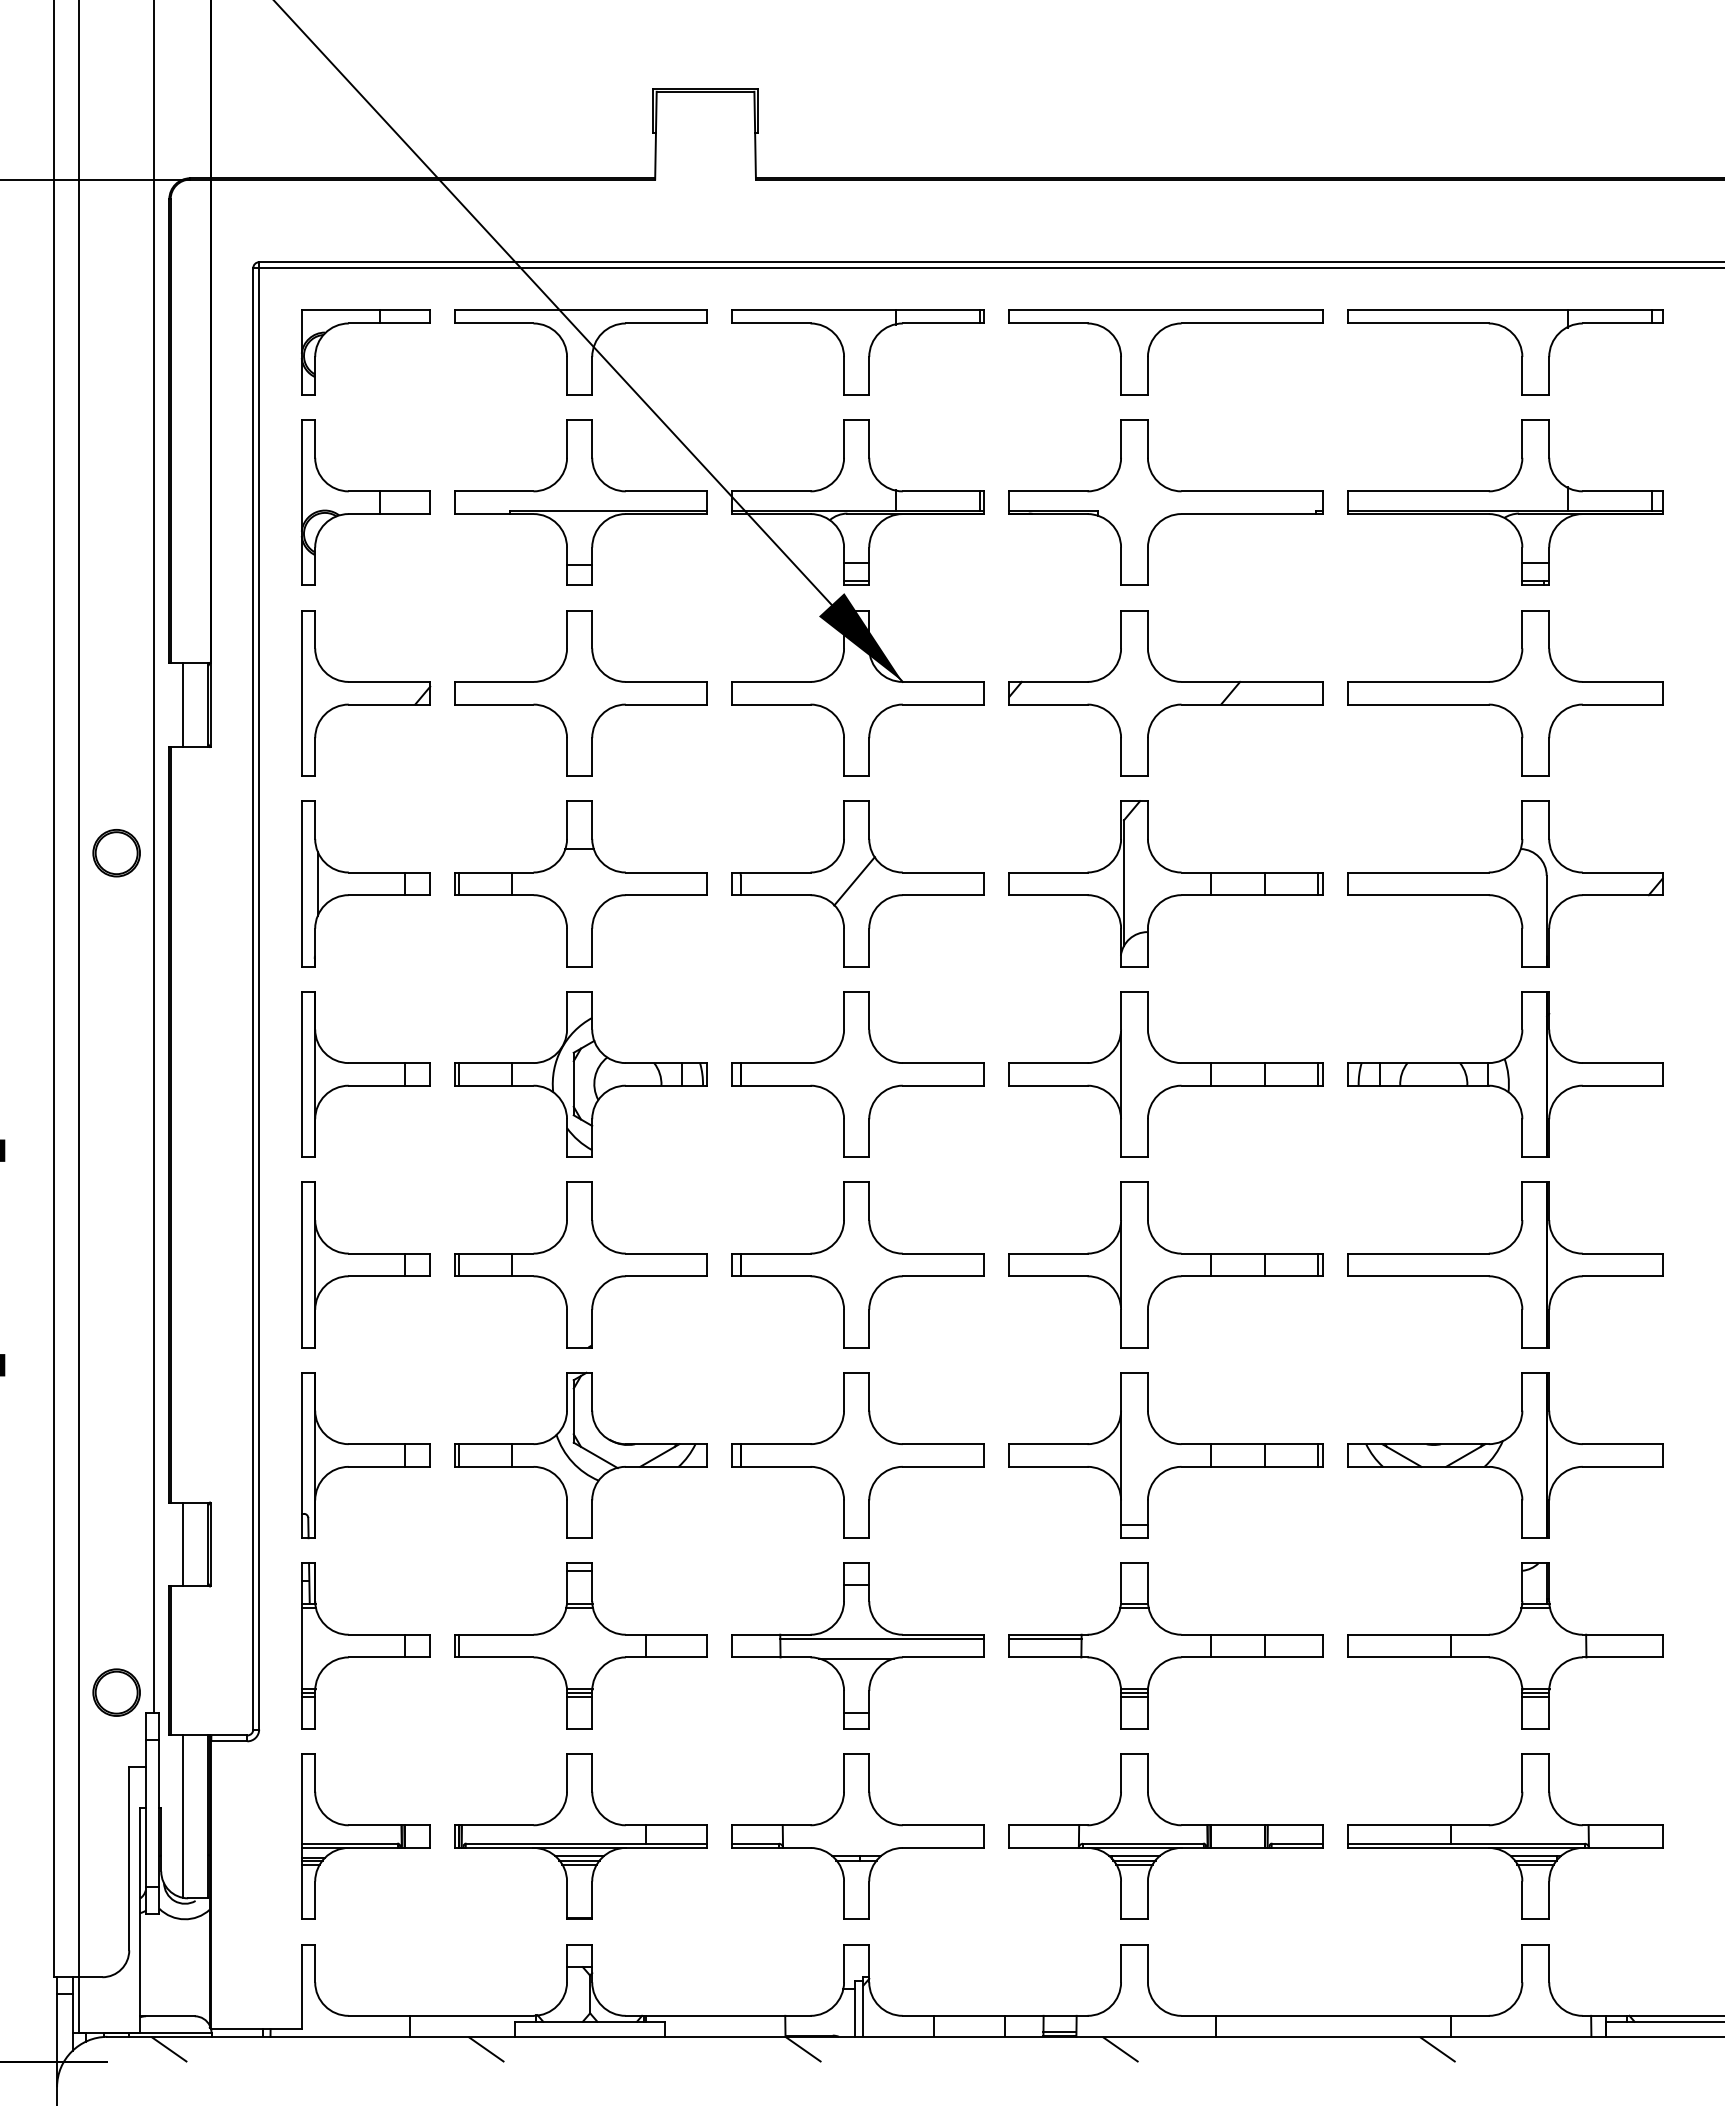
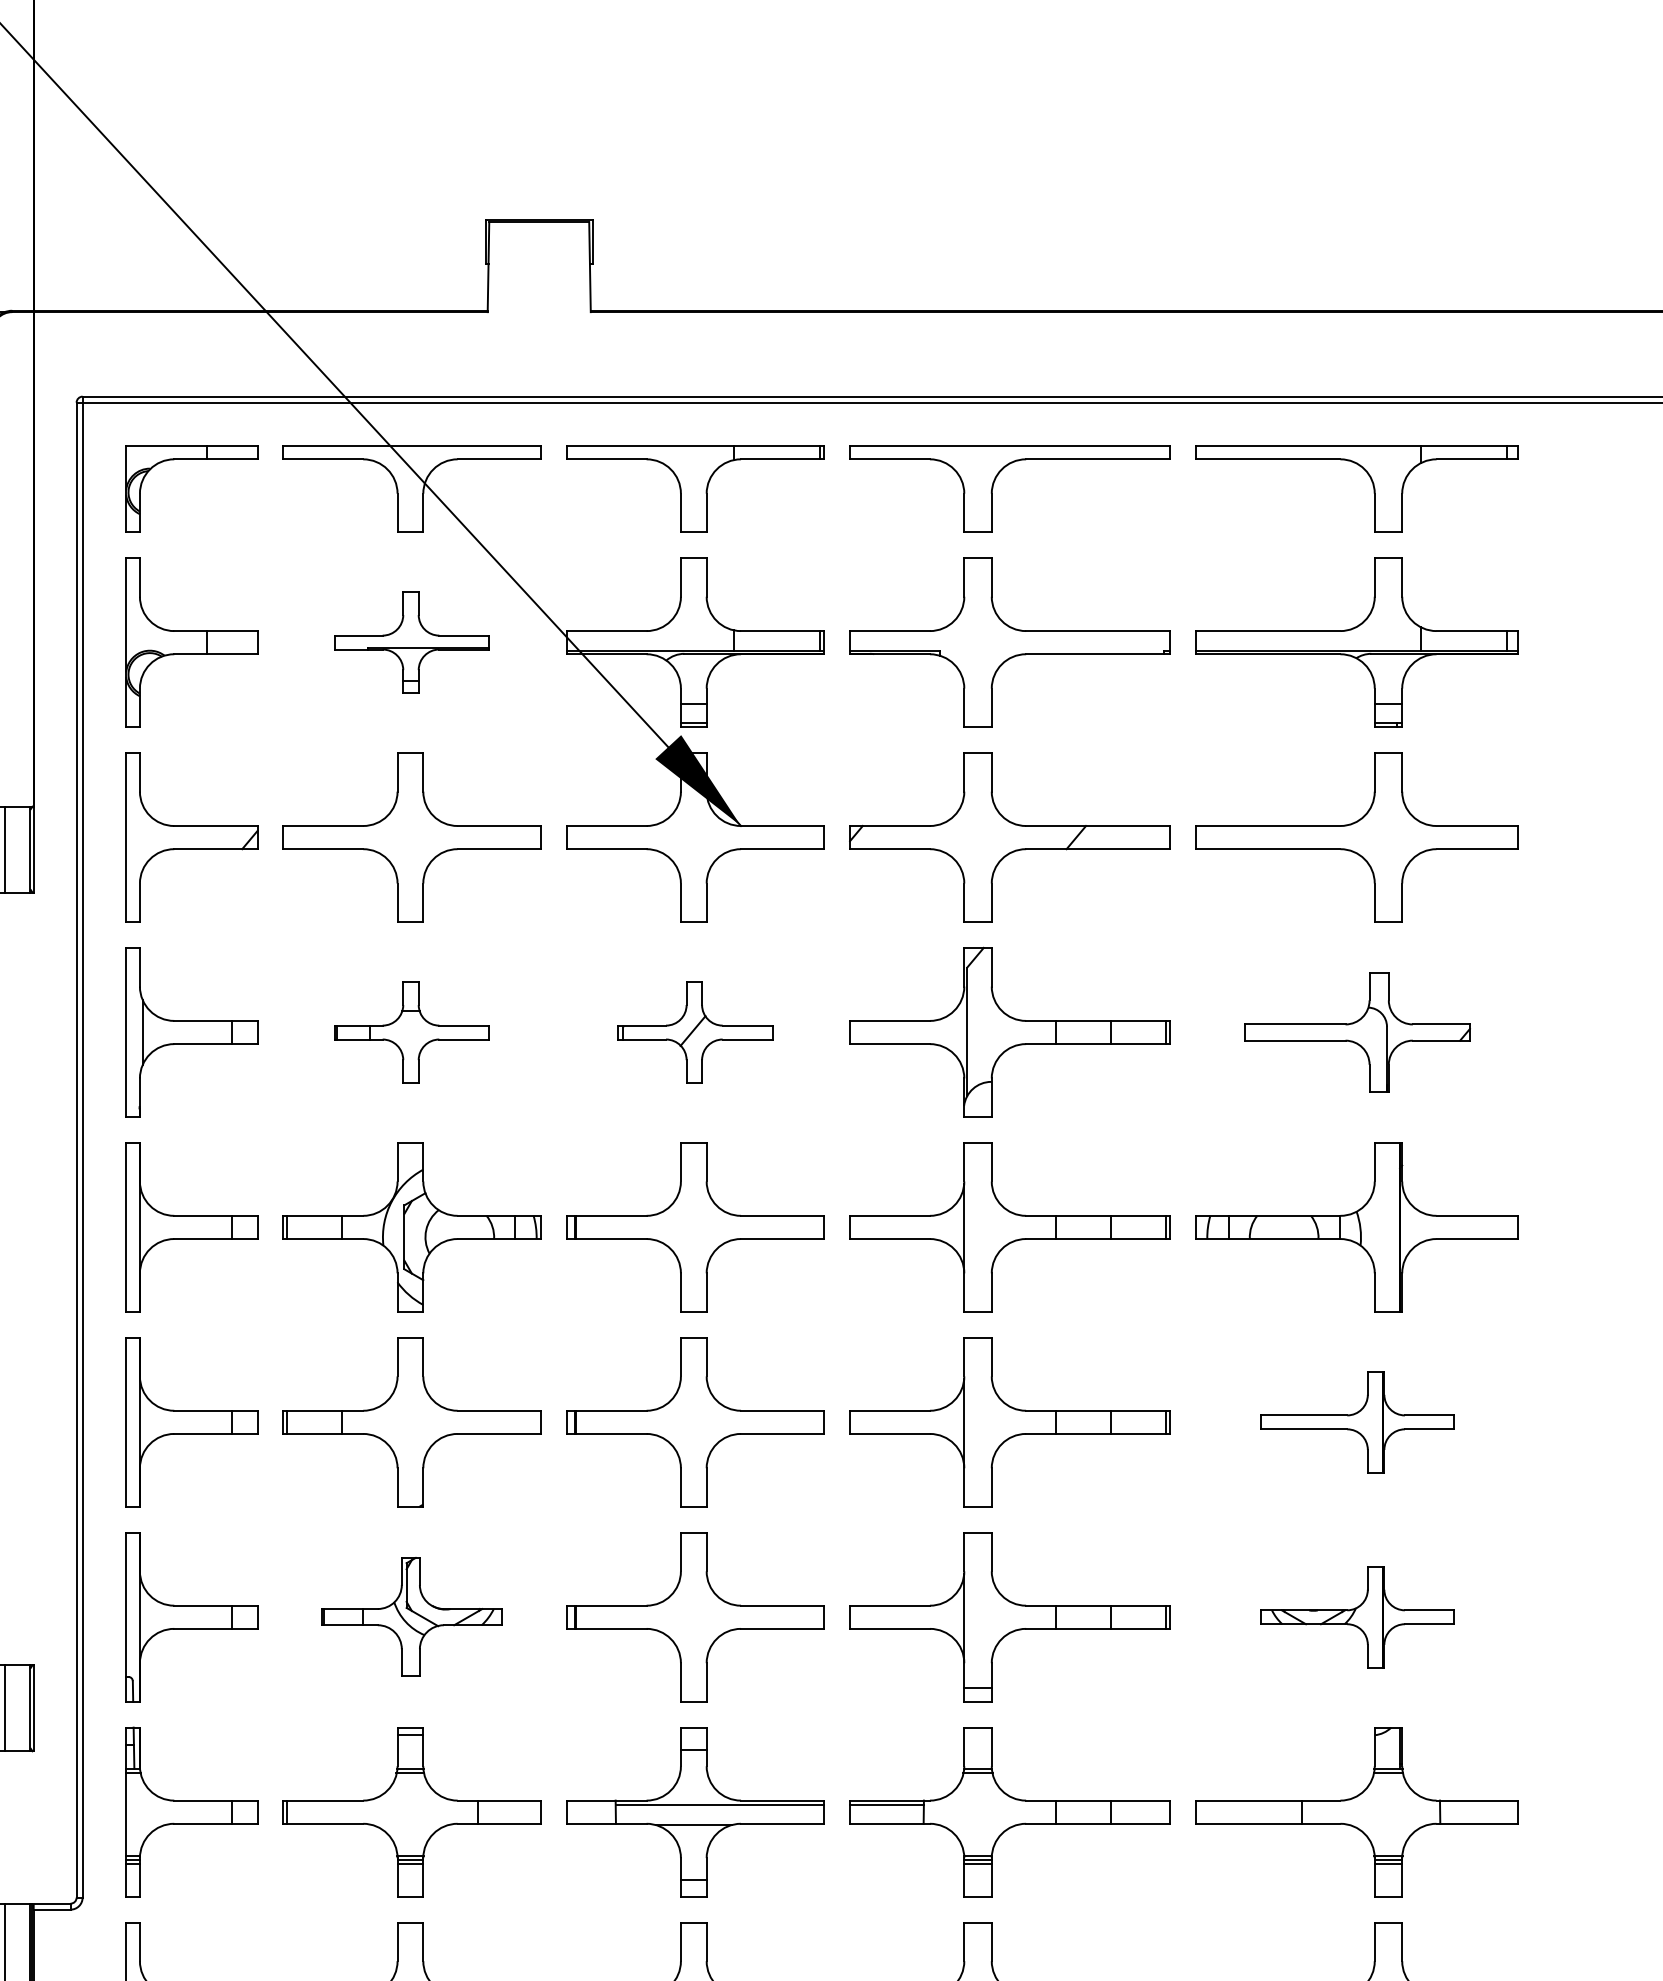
part: (580, 502) -> (411, 642), size x0.6
part: (580, 883) -> (411, 1032), size x0.6
part: (857, 883) -> (694, 1032), size x0.6
part: (1505, 883) -> (1357, 1032), size x0.7
part: (1505, 1264) -> (1357, 1421), size x0.6
part: (580, 1454) -> (411, 1616), size x0.7
part: (1505, 1455) -> (1357, 1617), size x0.6

